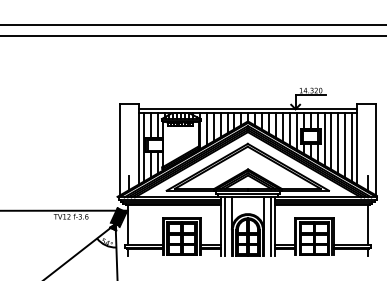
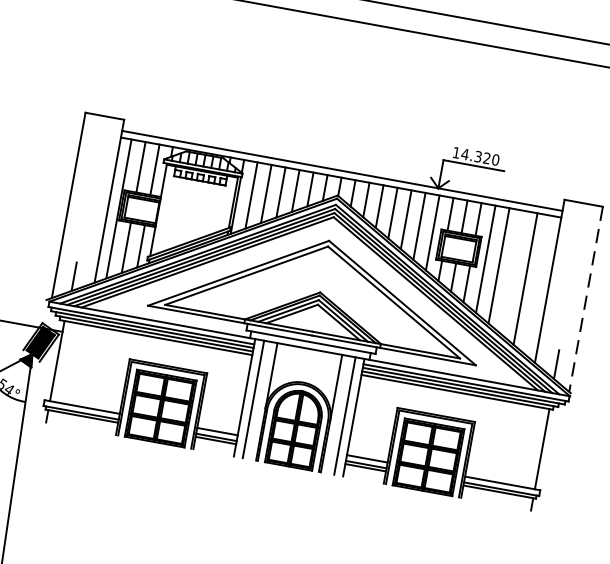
line: (338, 142) -> (512, 271), removed
line: (352, 146) -> (539, 284), removed
line: (376, 149) -> (586, 299), solid -> dashed

